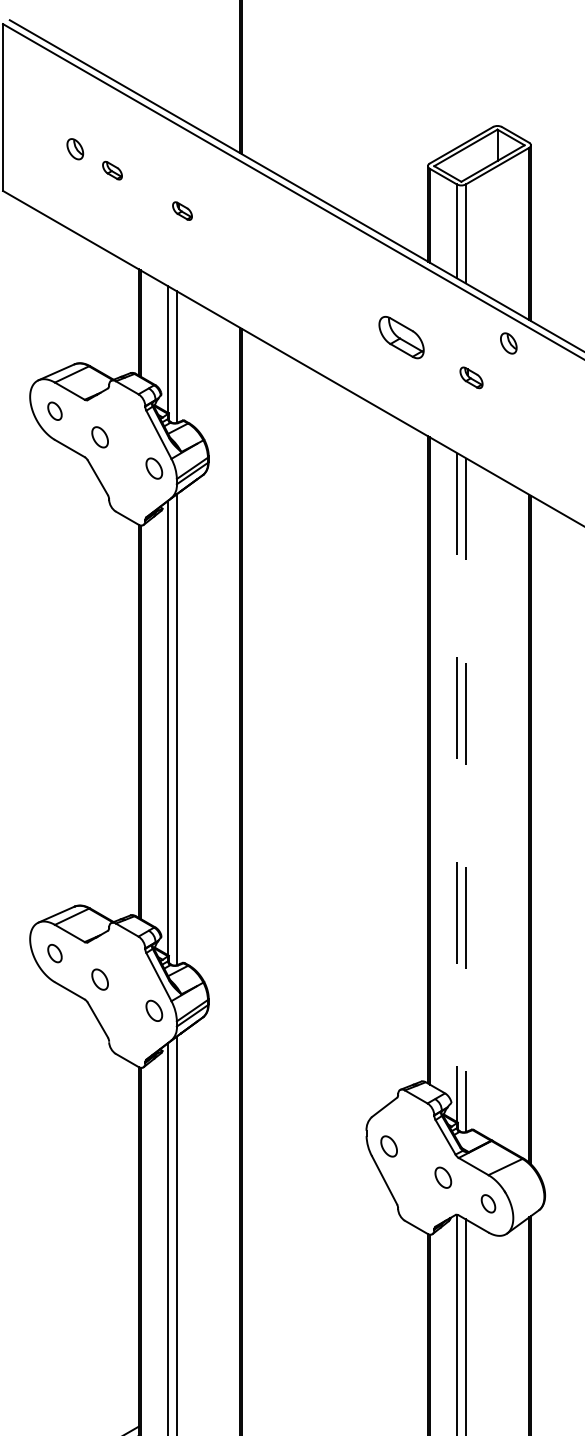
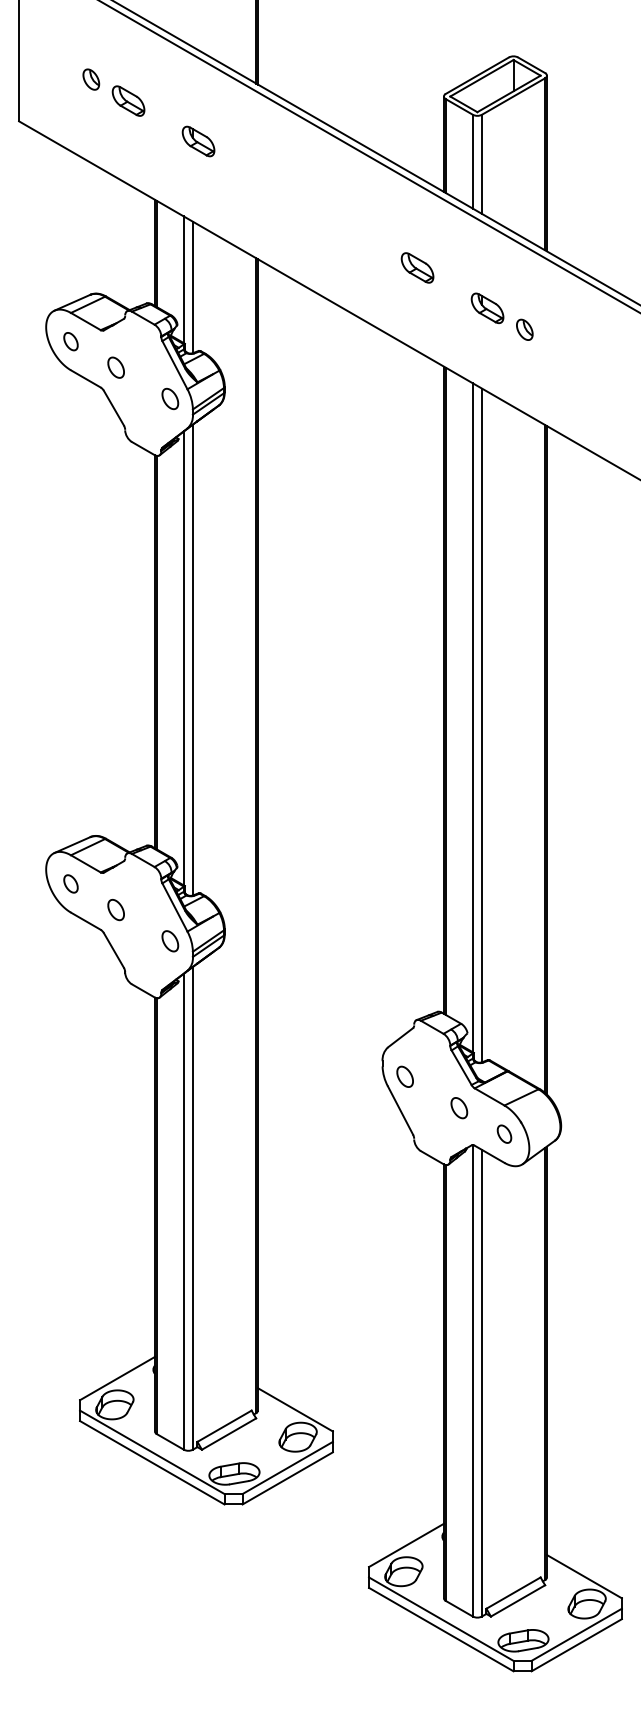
part: (112, 170) -> (128, 100), size x1.67
part: (182, 211) -> (198, 141), size x1.67
part: (401, 337) -> (417, 267), size x0.71
part: (508, 343) -> (524, 329), moved
part: (471, 377) -> (487, 307), size x1.43
line: (456, 788) -> (472, 718), dashed -> solid
line: (465, 795) -> (481, 725), dashed -> solid

